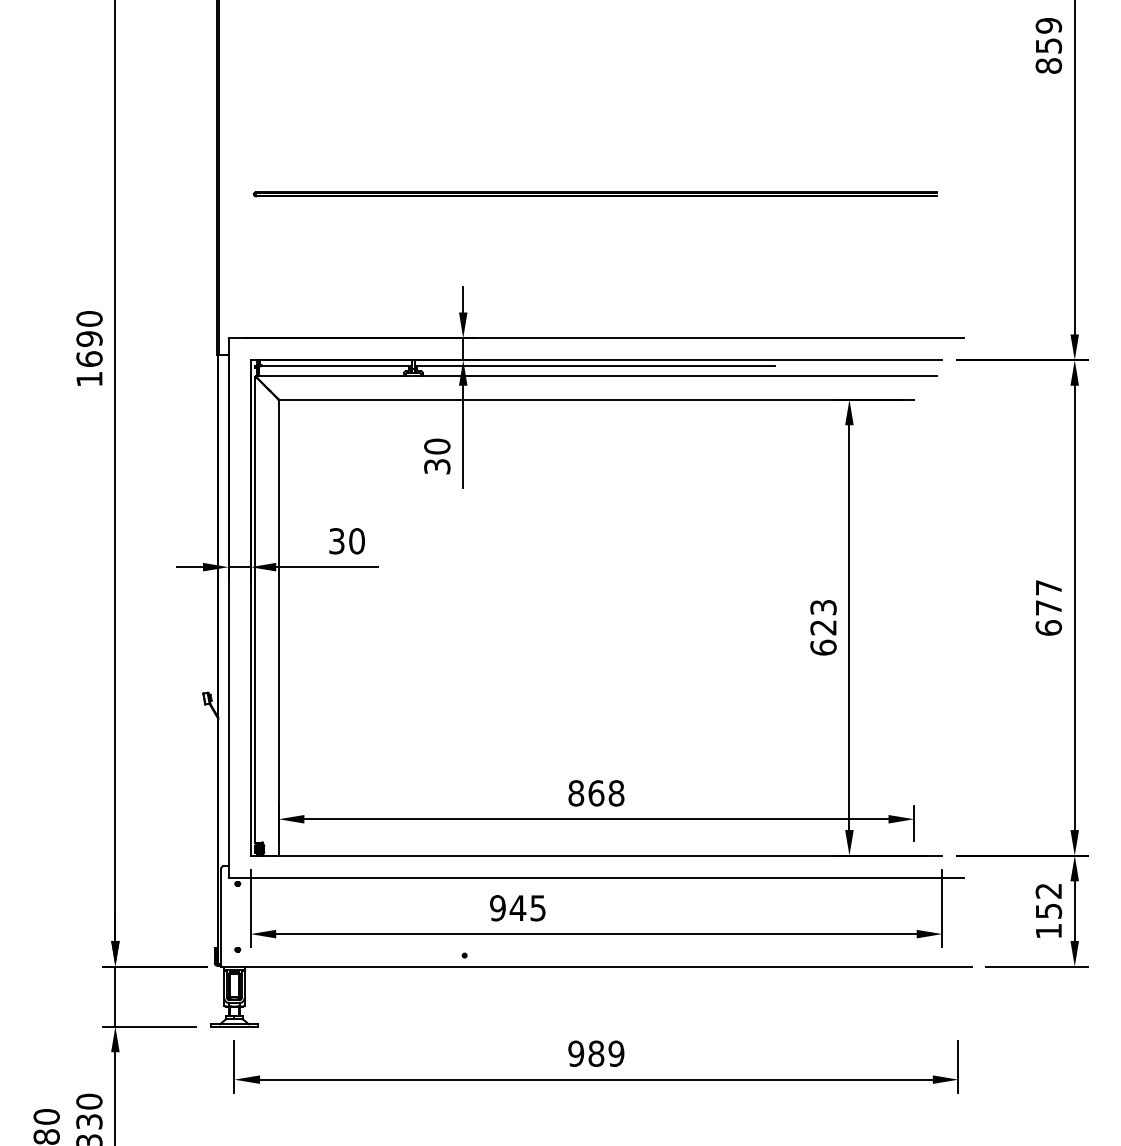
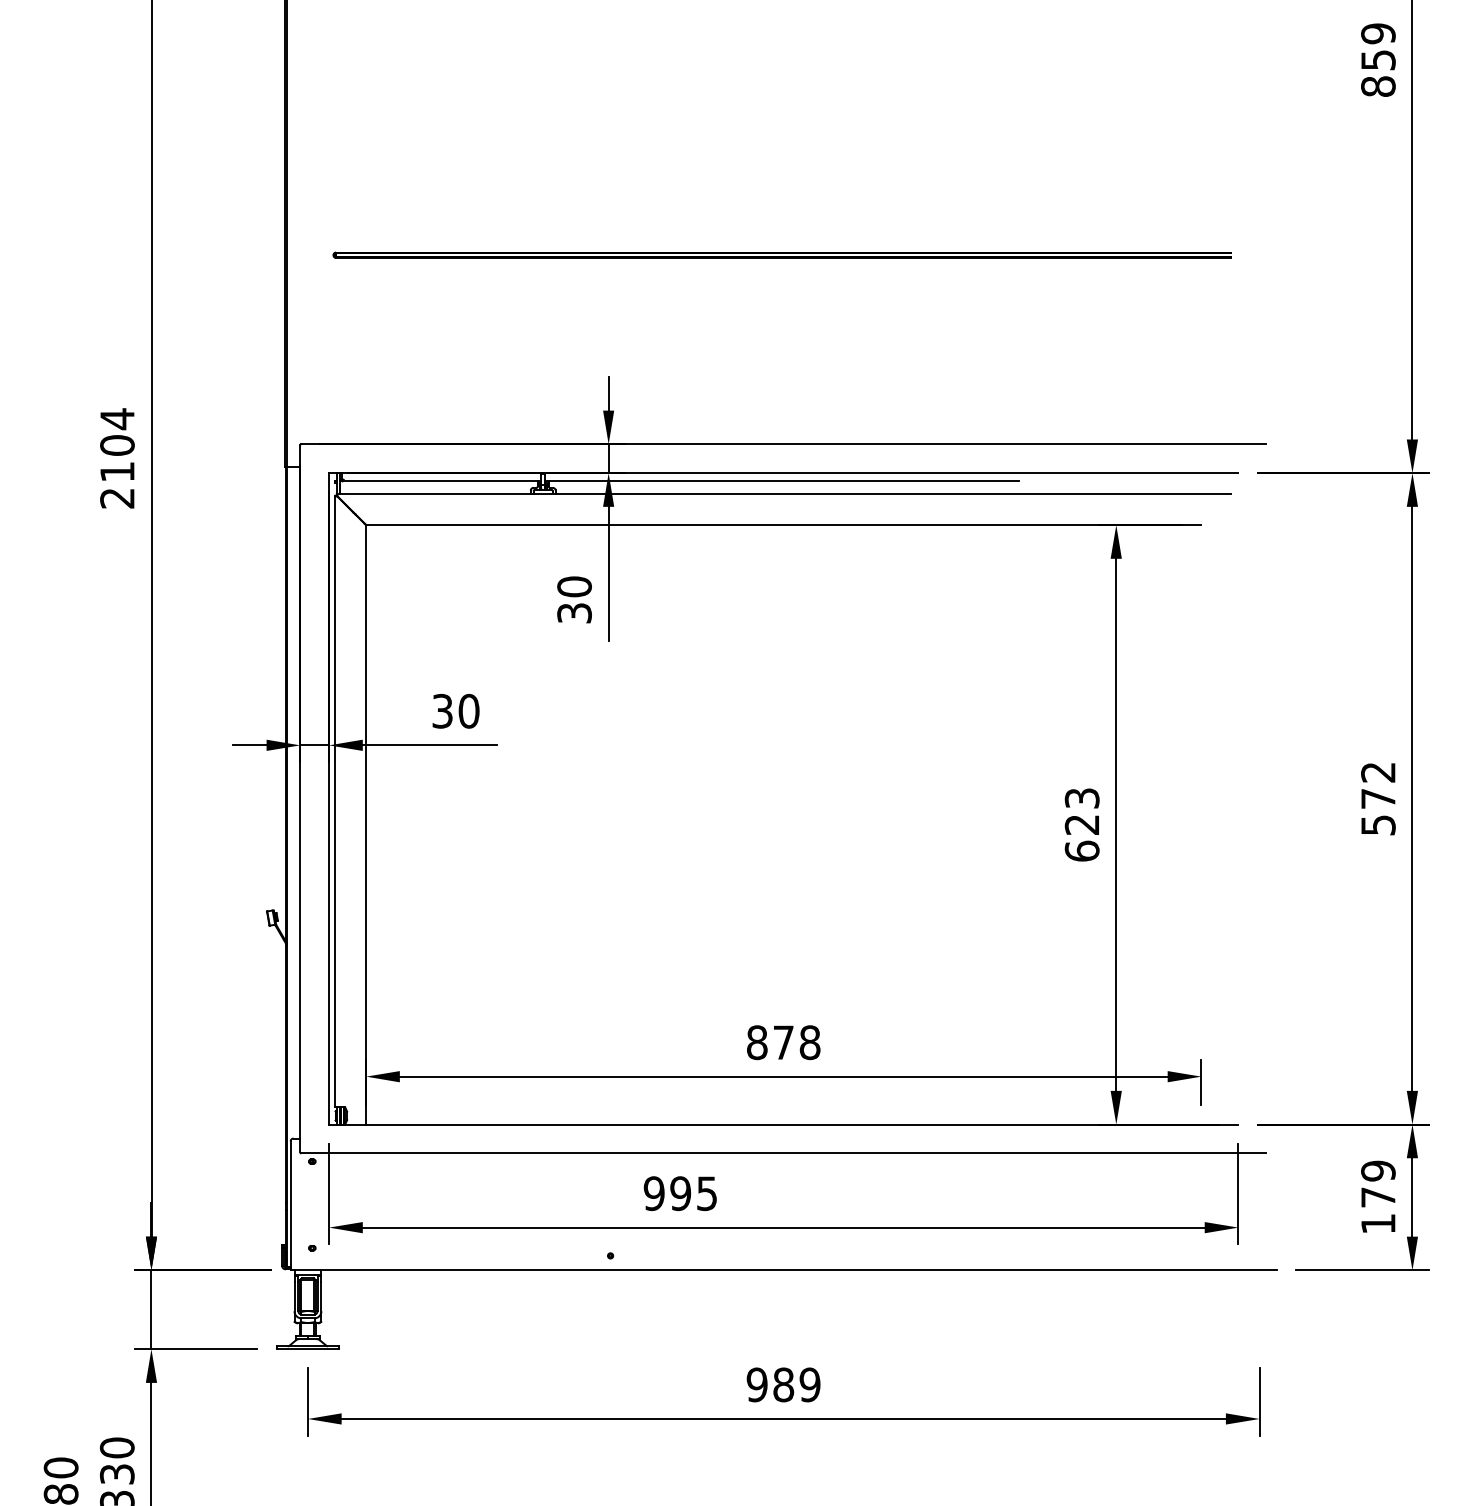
text: (89, 348) -> (117, 457), 1690 -> 2104
text: (1048, 607) -> (1377, 798), 677 -> 572
text: (596, 793) -> (783, 1042), 868 -> 878
text: (1048, 900) -> (1377, 1183), 152 -> 179
text: (517, 908) -> (679, 1193), 945 -> 995

